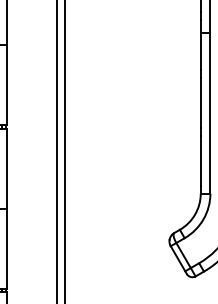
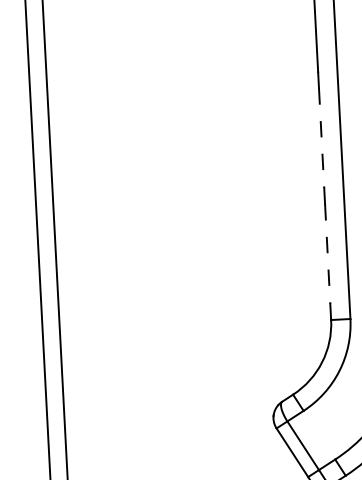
line: (200, 102) -> (321, 137), solid -> dashed
line: (200, 160) -> (327, 253), solid -> dashed

